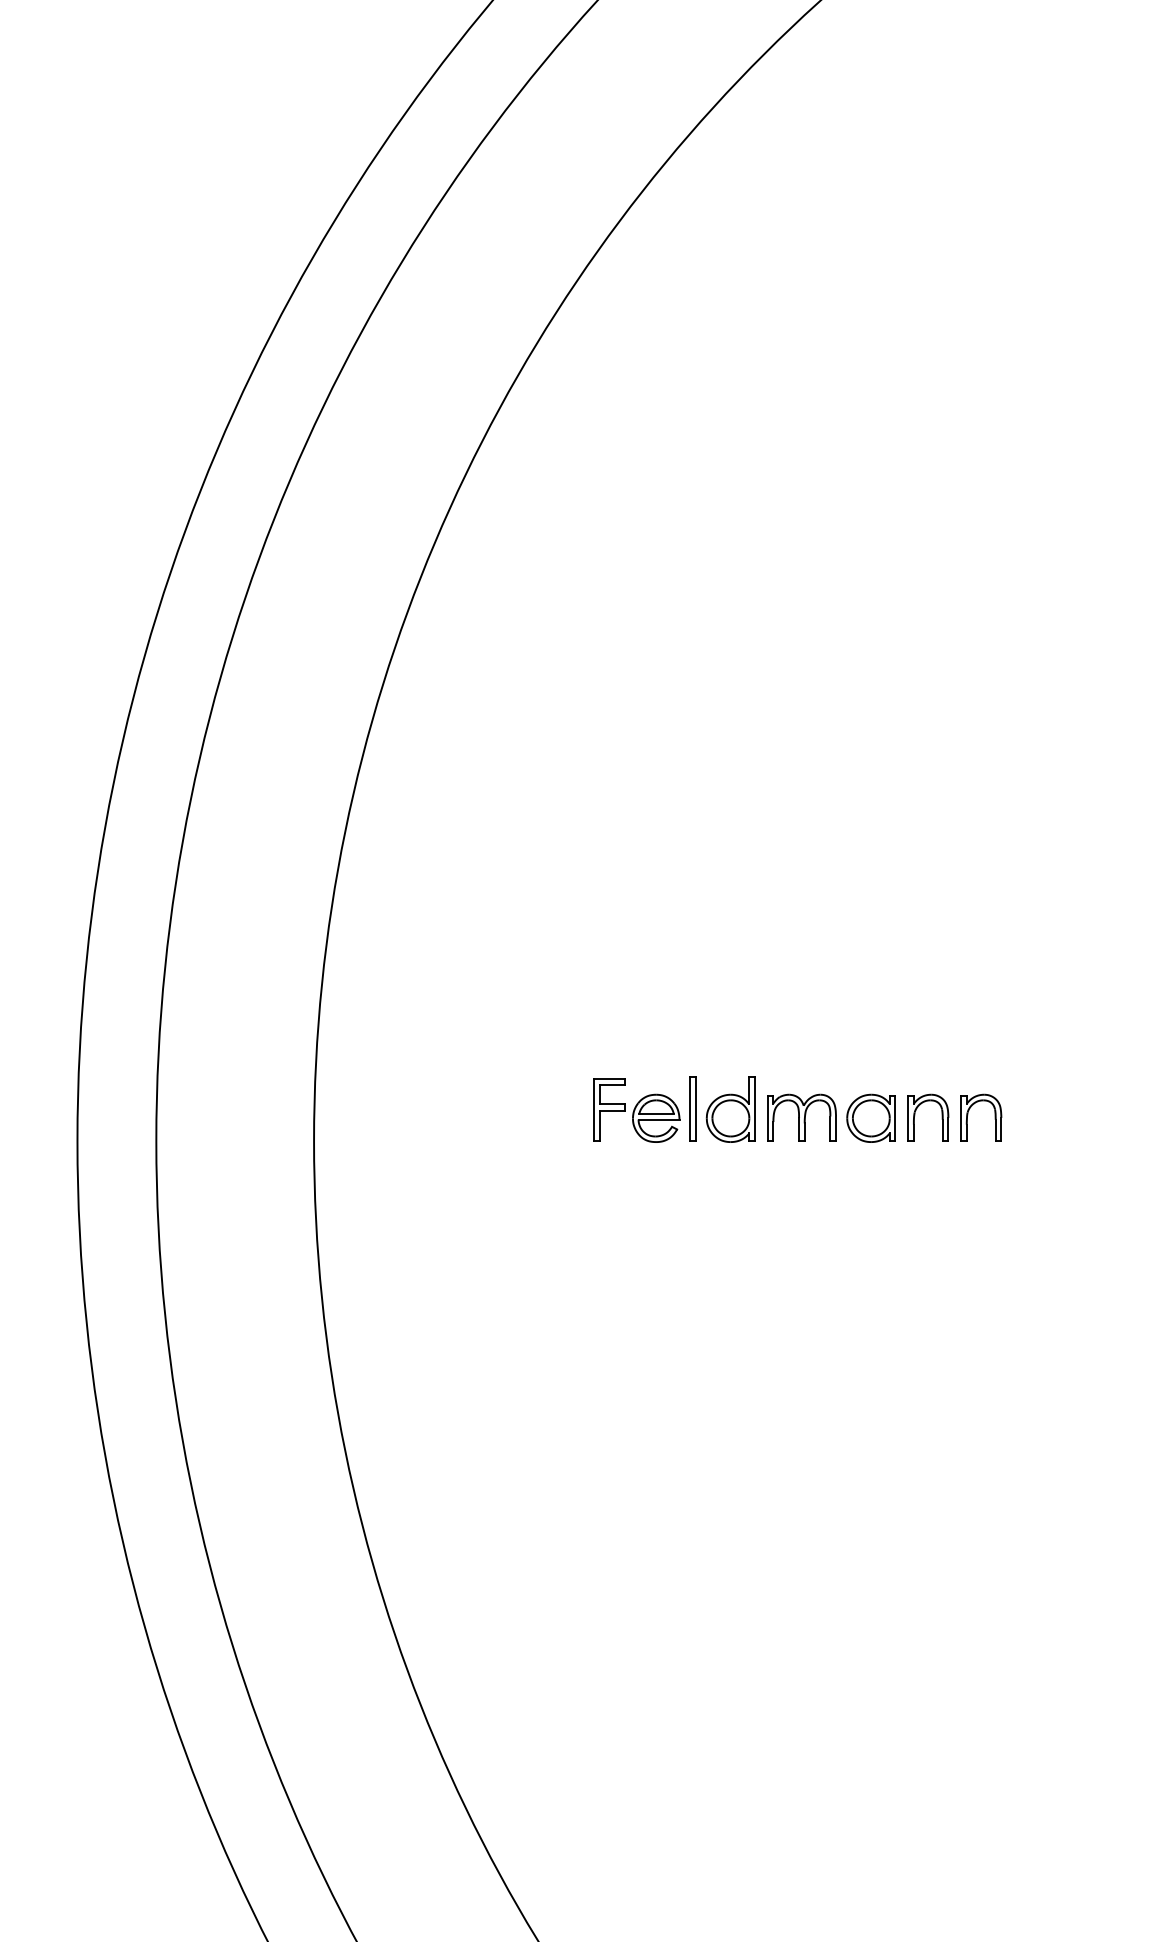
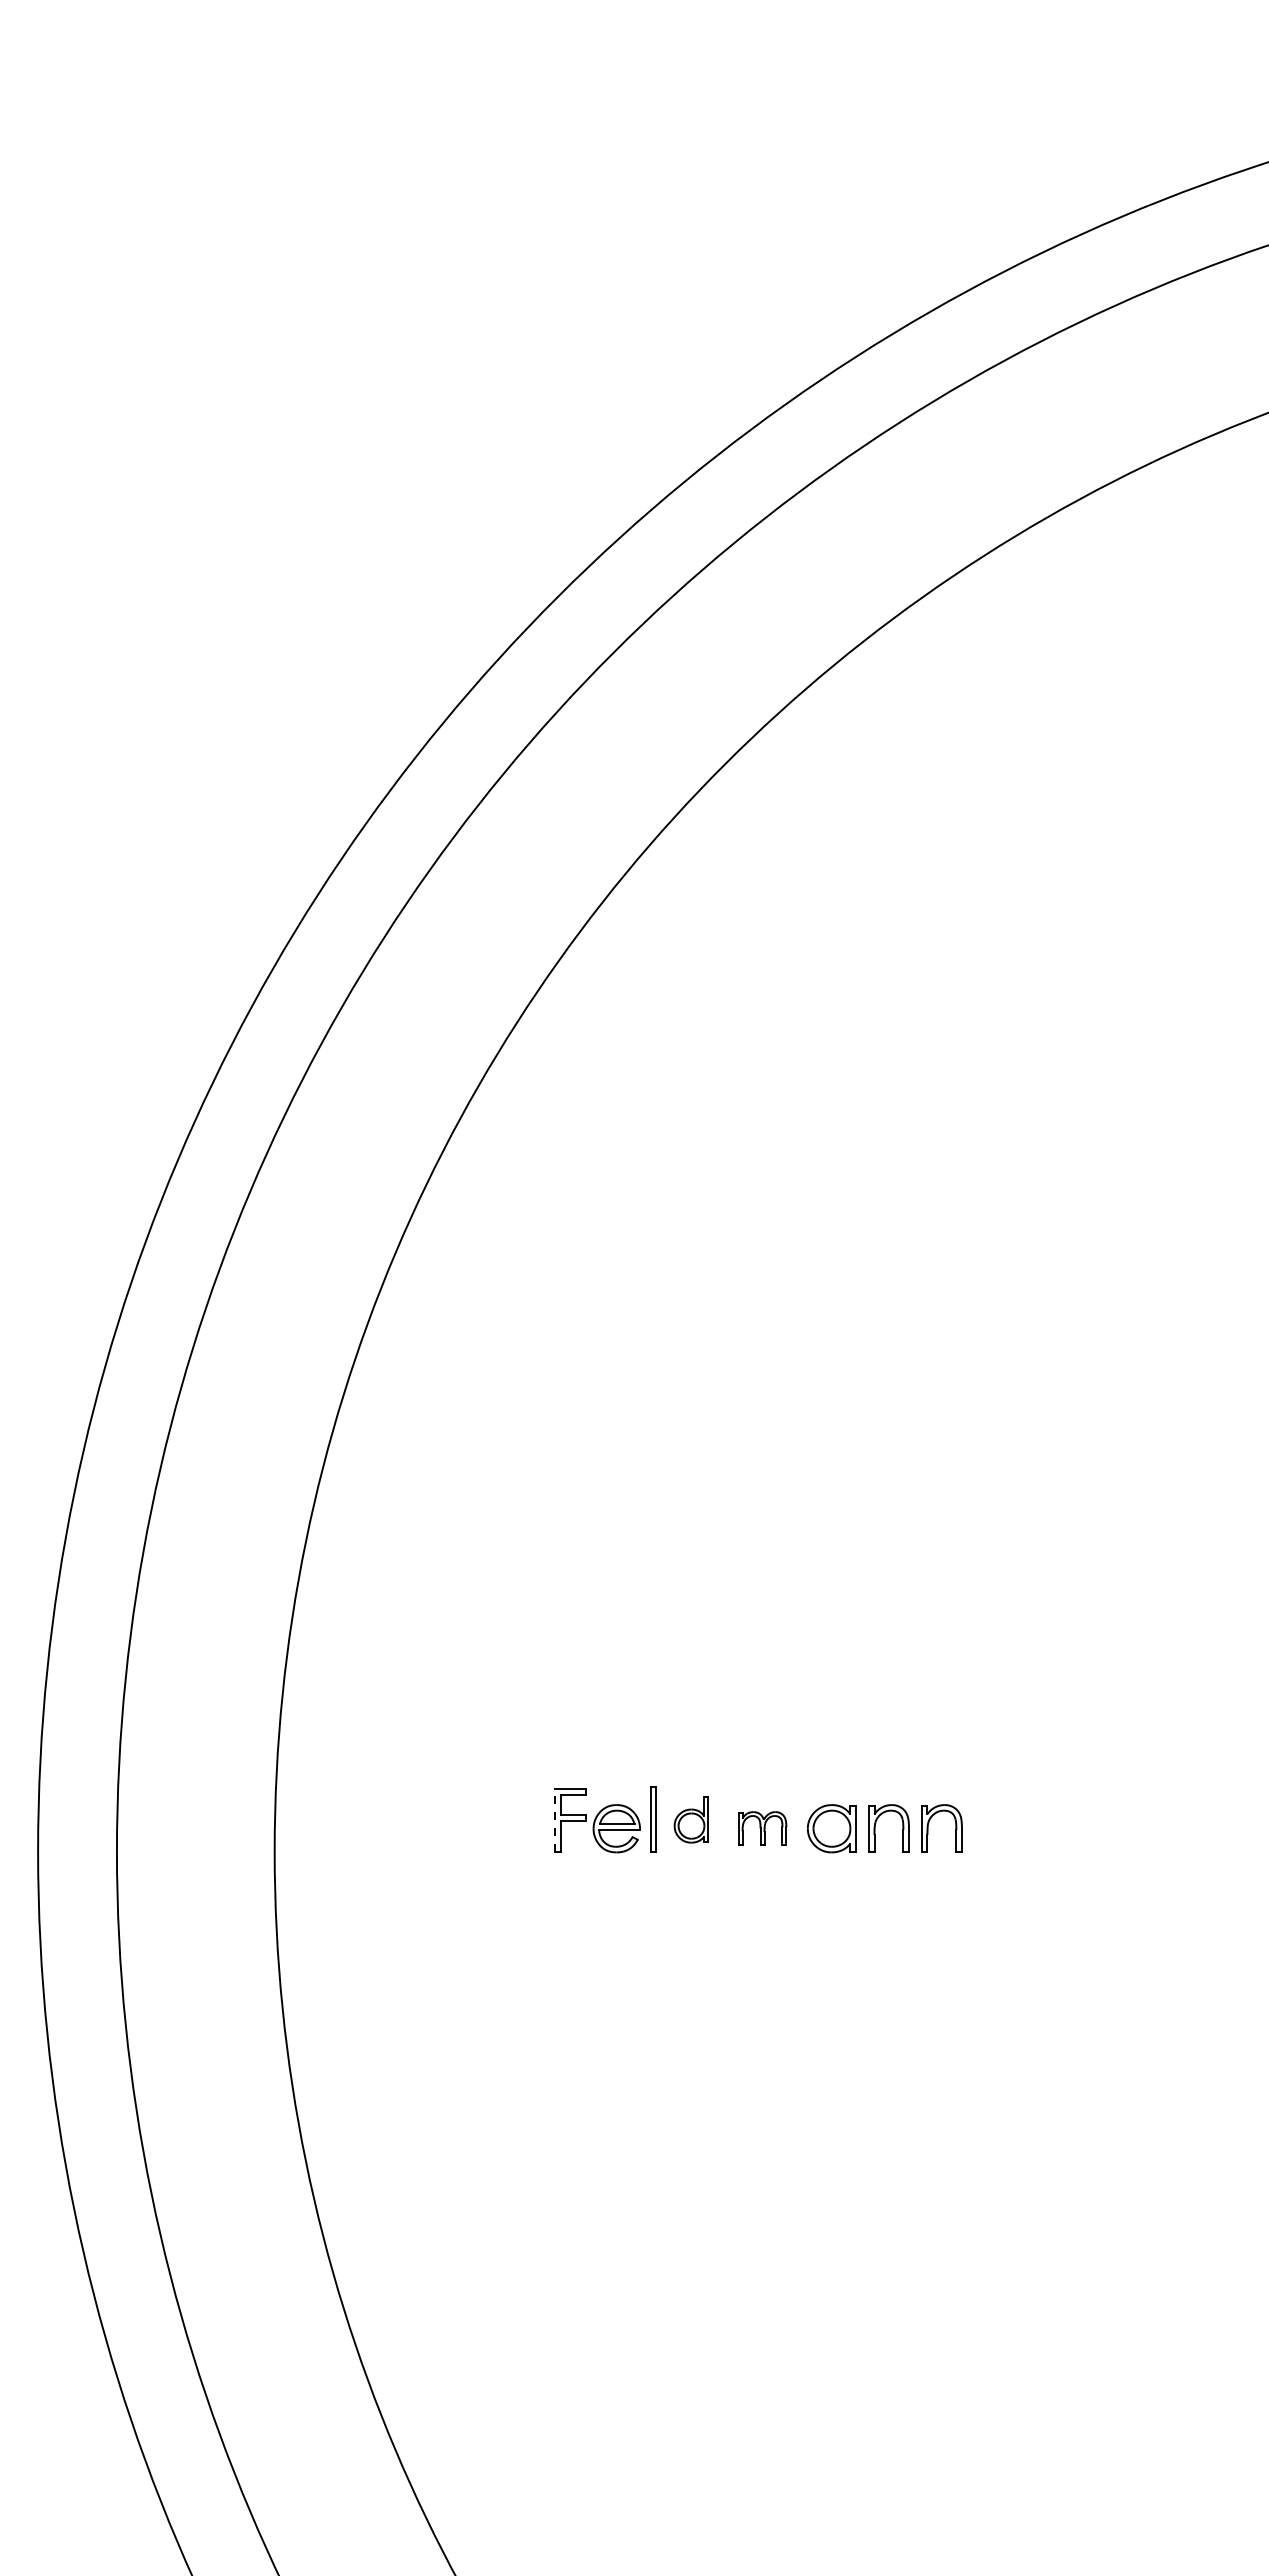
line: (594, 1109) -> (555, 1819), solid -> dashed
part: (730, 1109) -> (691, 1819), size x0.7
part: (801, 1118) -> (762, 1828), size x0.7

